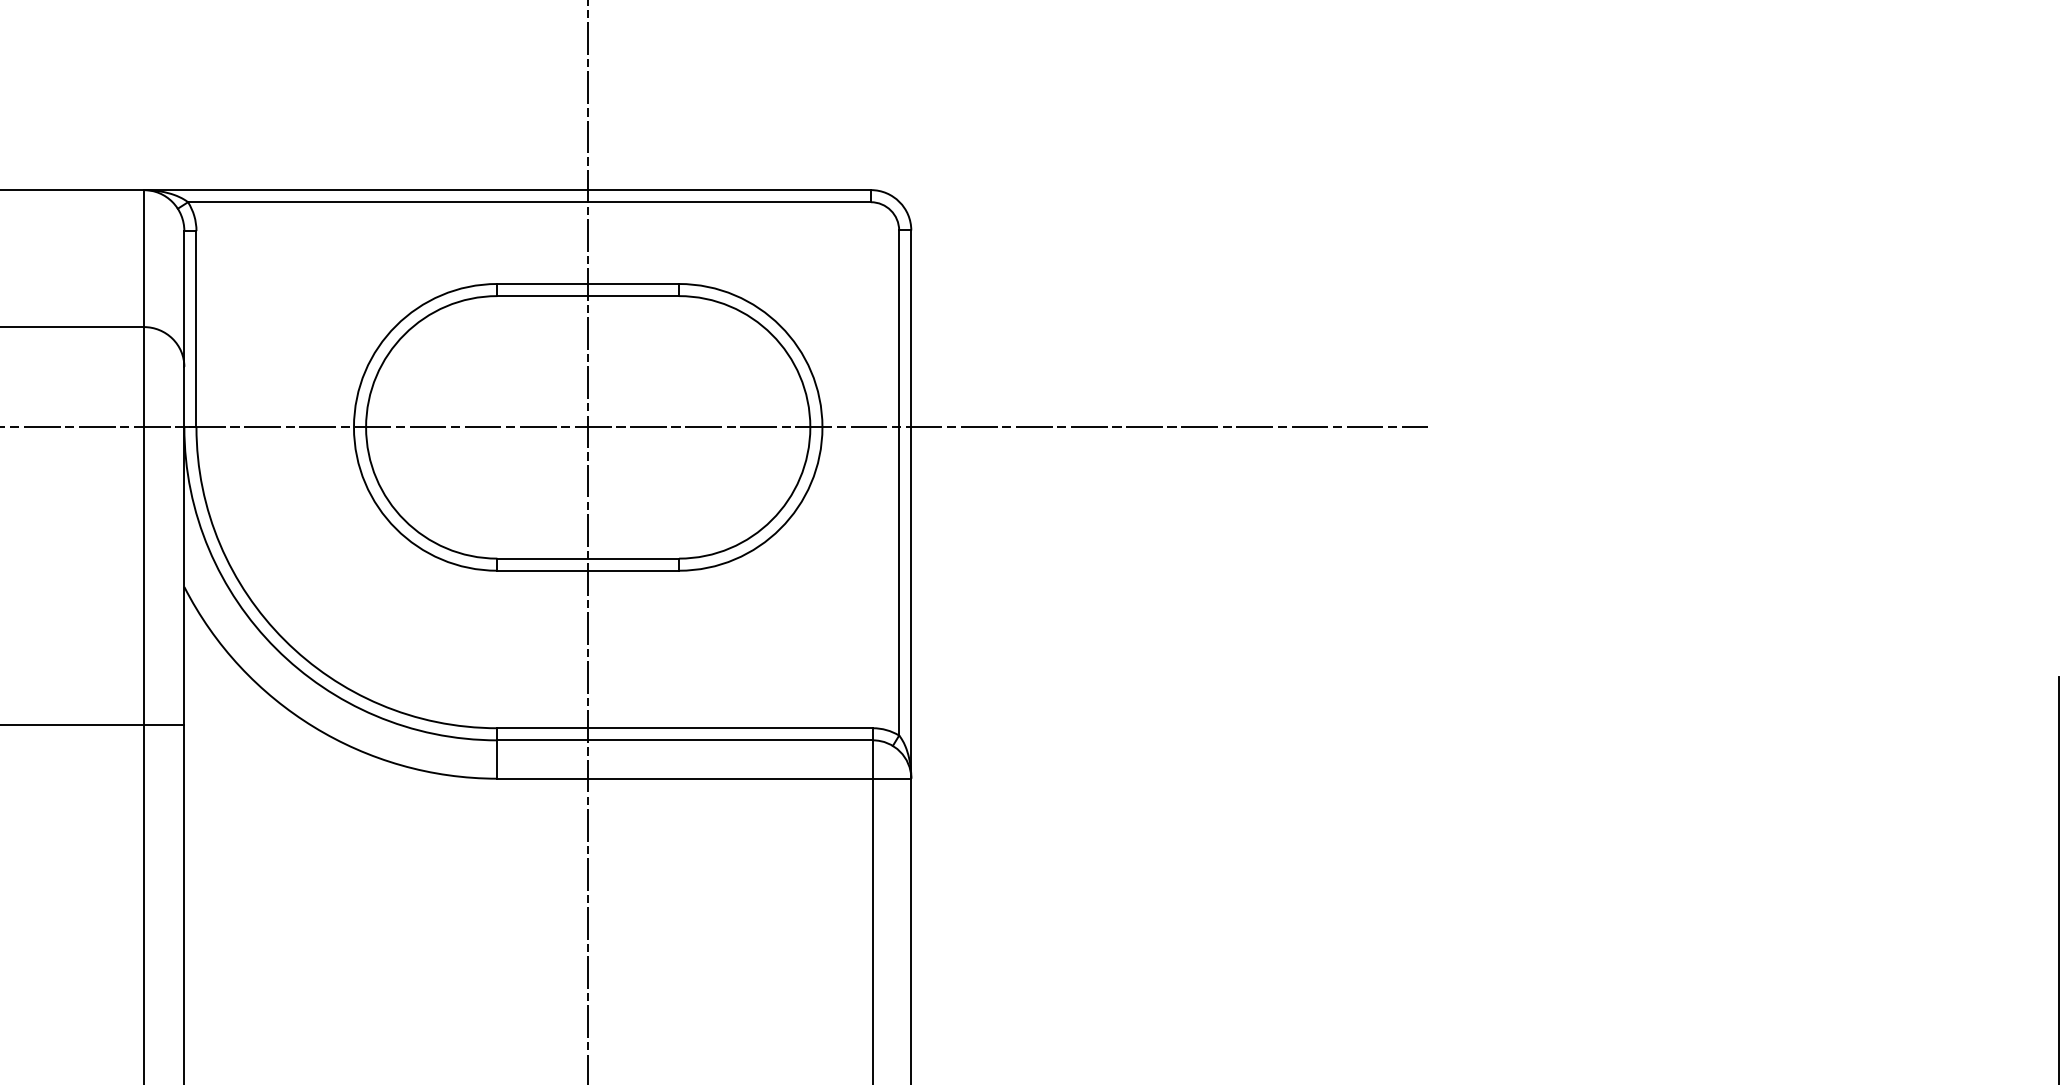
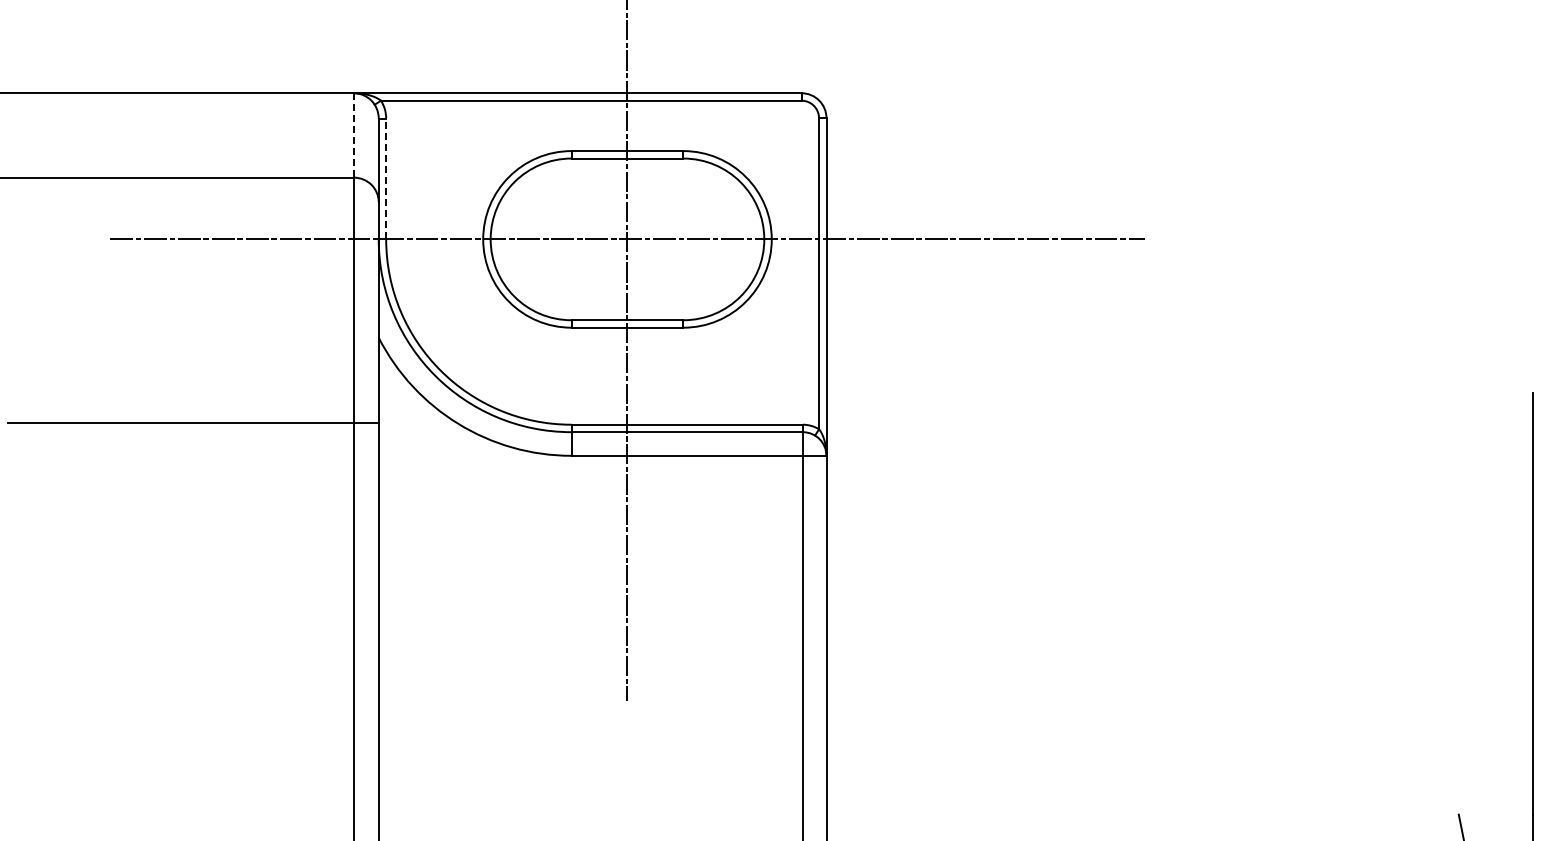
line: (143, 258) -> (353, 135), solid -> dashed
line: (196, 328) -> (386, 178), solid -> dashed

